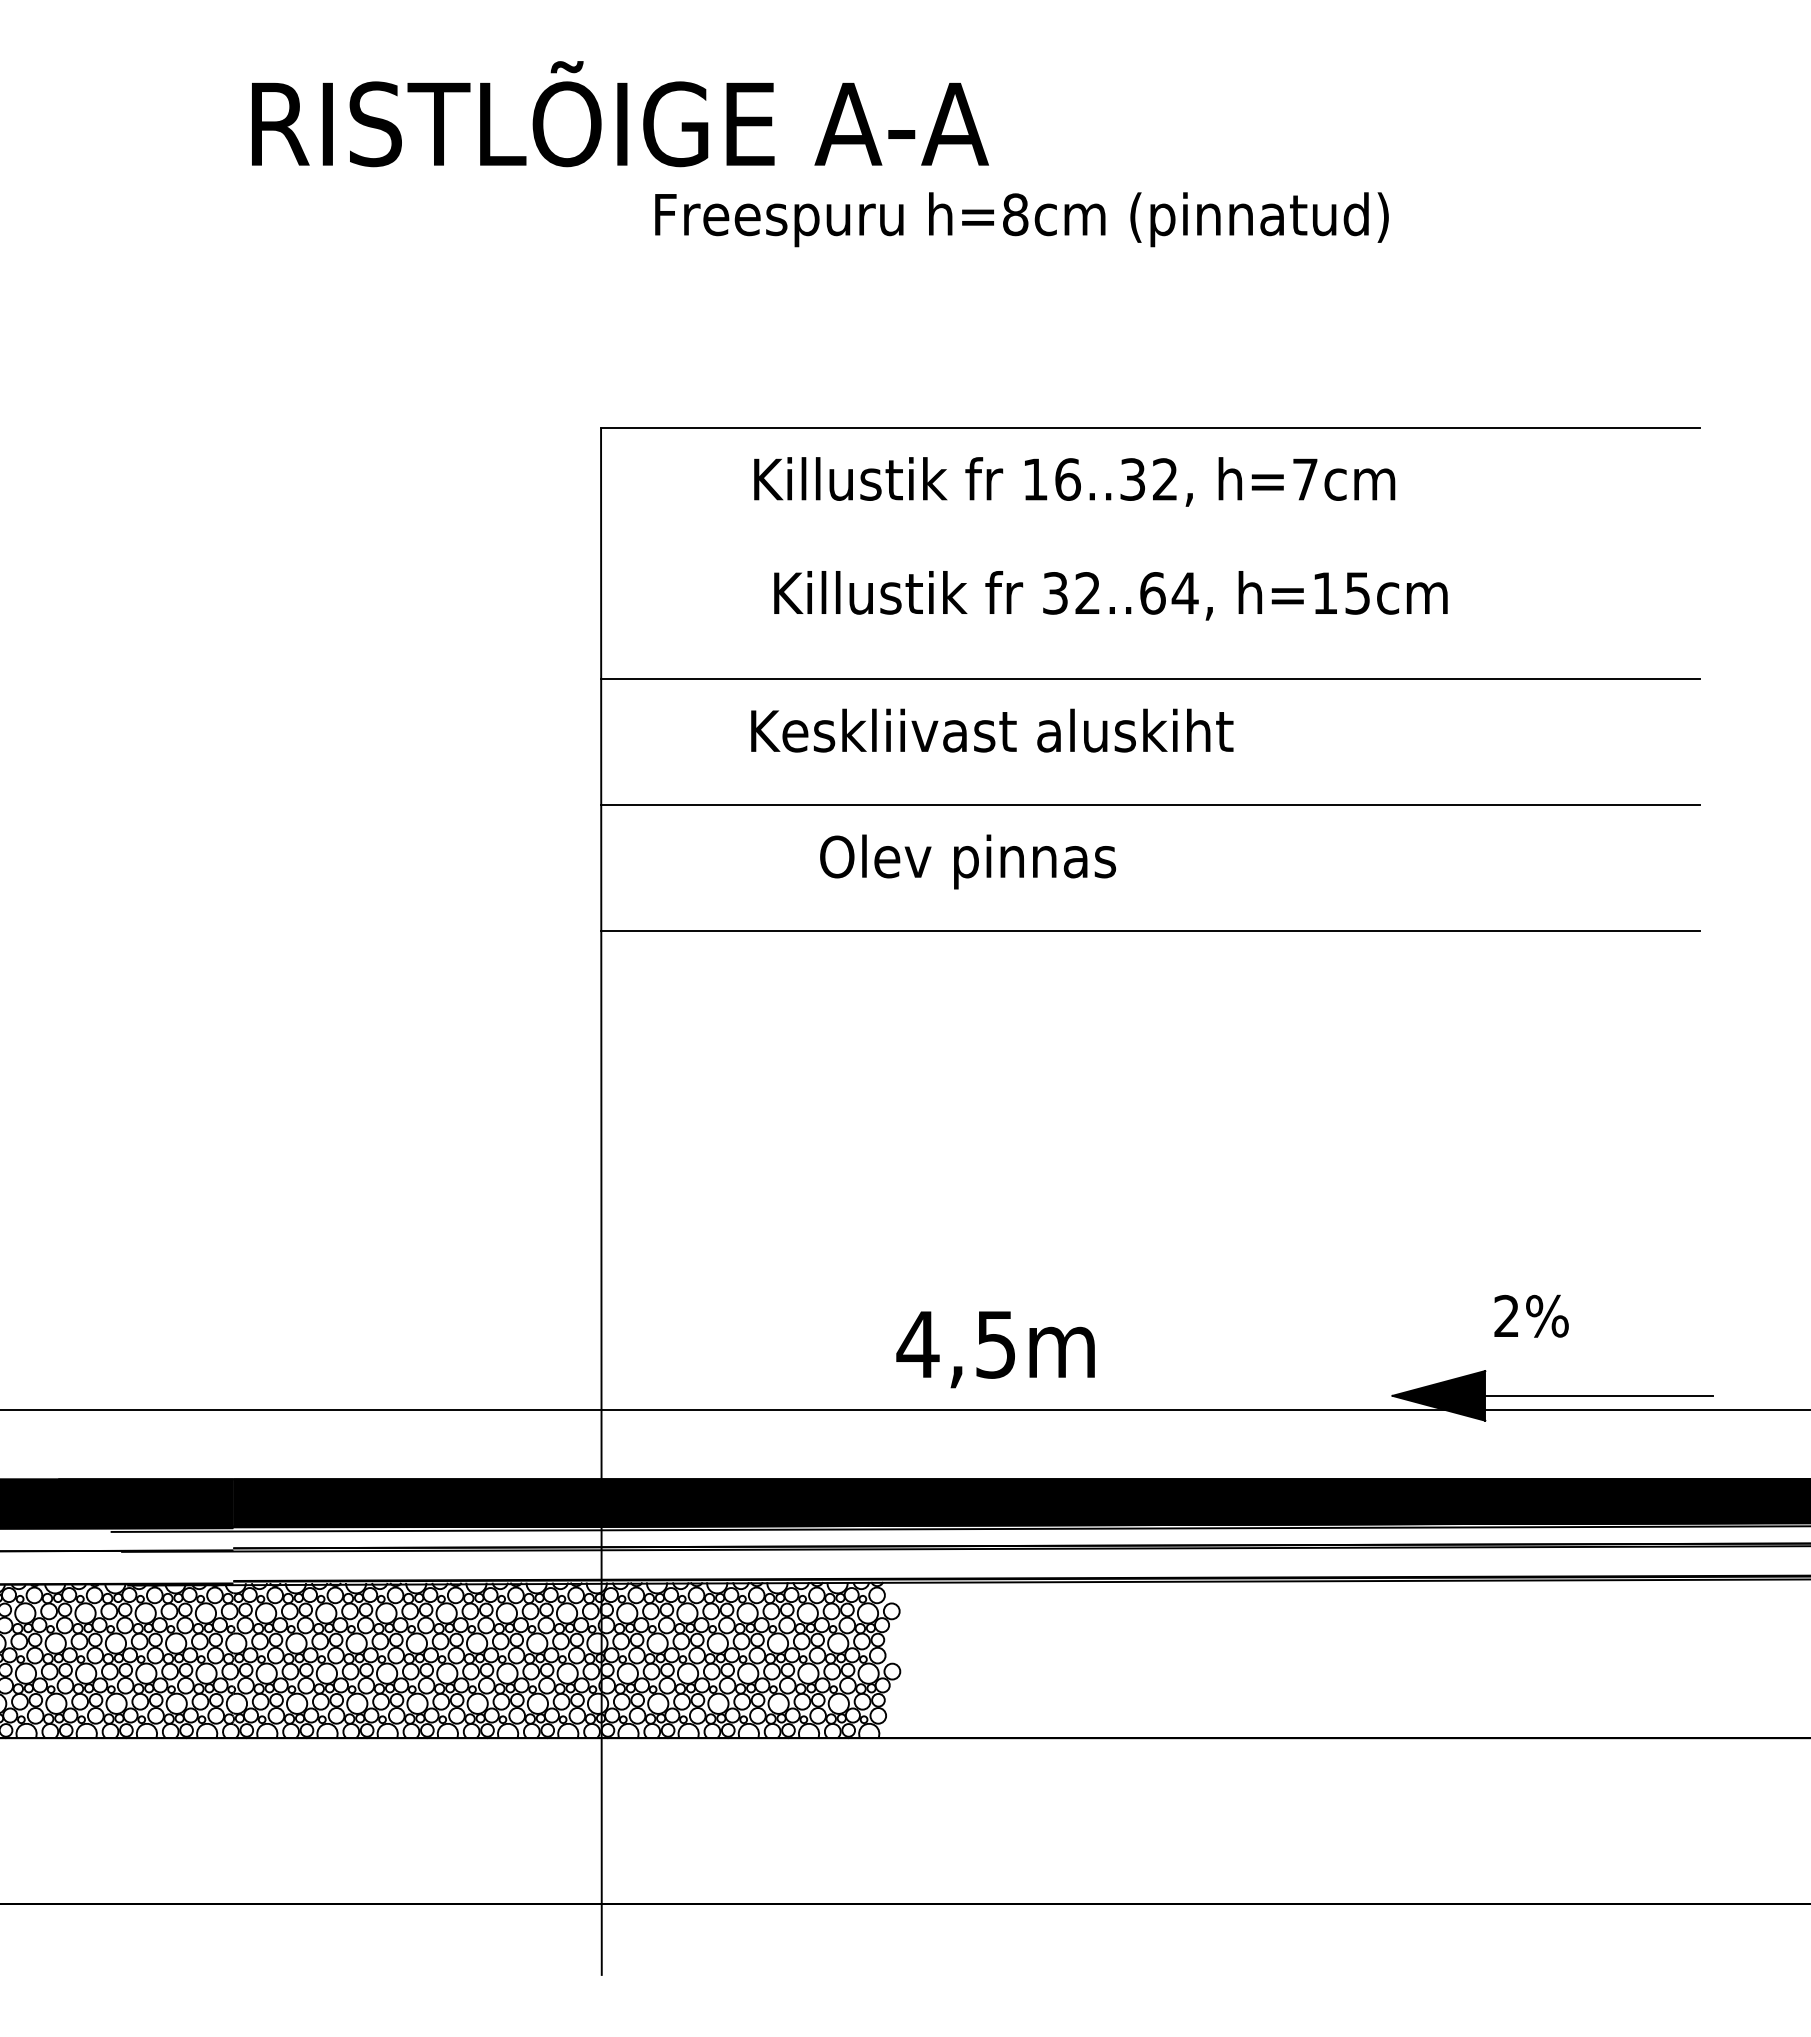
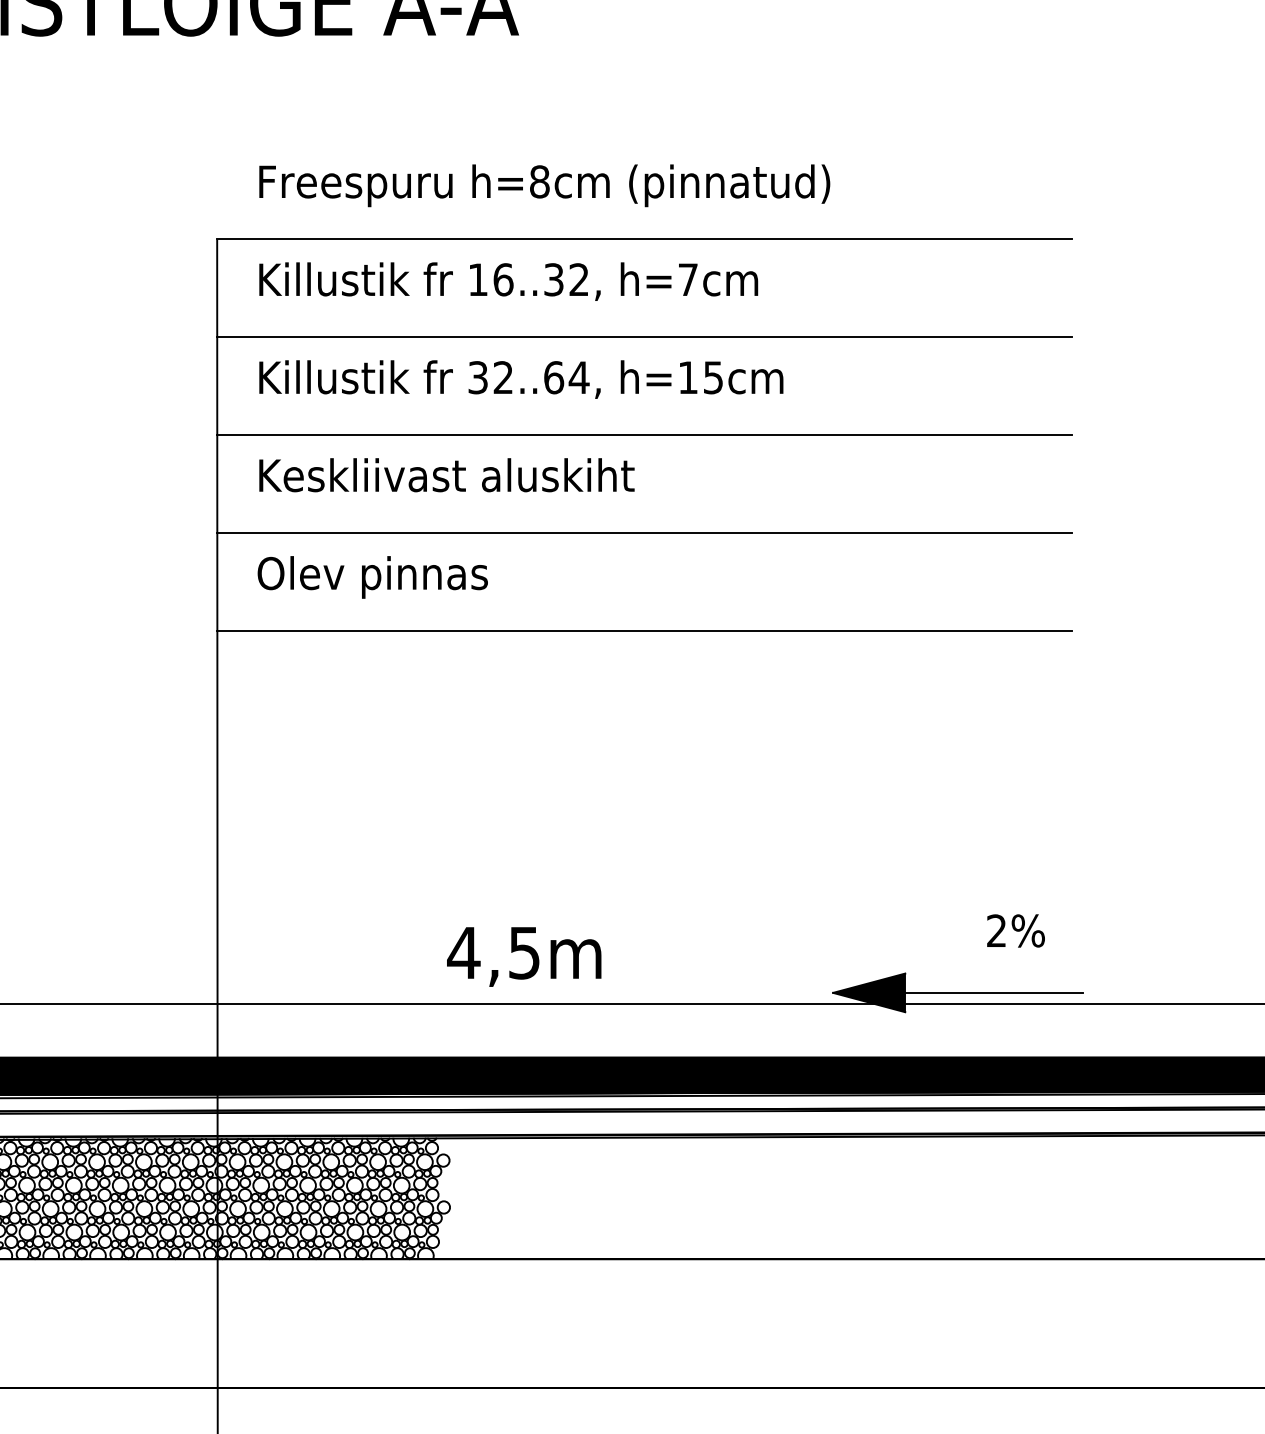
text: (1021, 219) -> (544, 185), moved
text: (1074, 481) -> (508, 281), moved
line: (1150, 553) -> (644, 337), added
text: (1110, 595) -> (521, 379), moved
text: (992, 730) -> (447, 475), moved
text: (967, 861) -> (372, 577), moved
text: (1531, 1315) -> (1015, 930), moved

